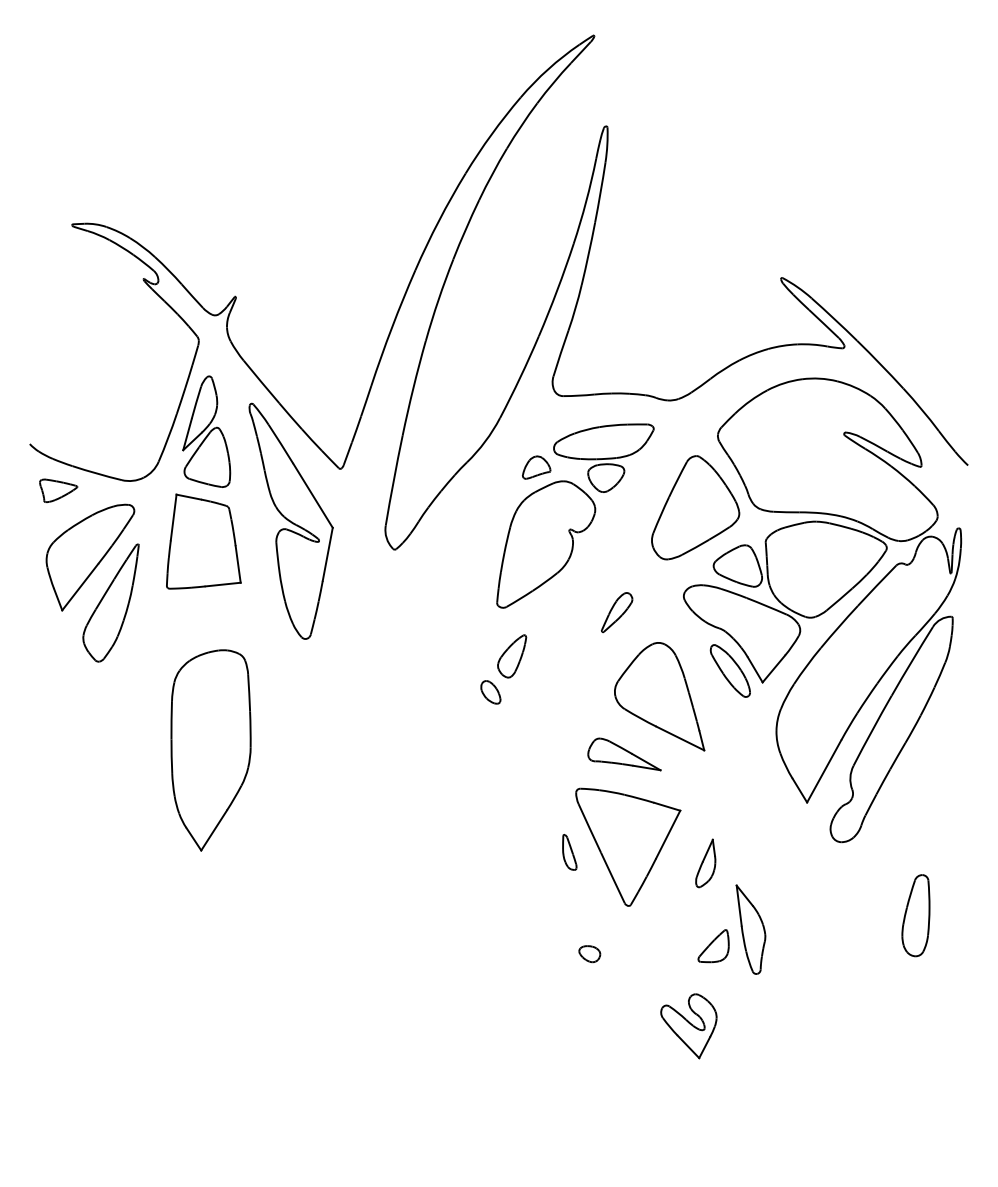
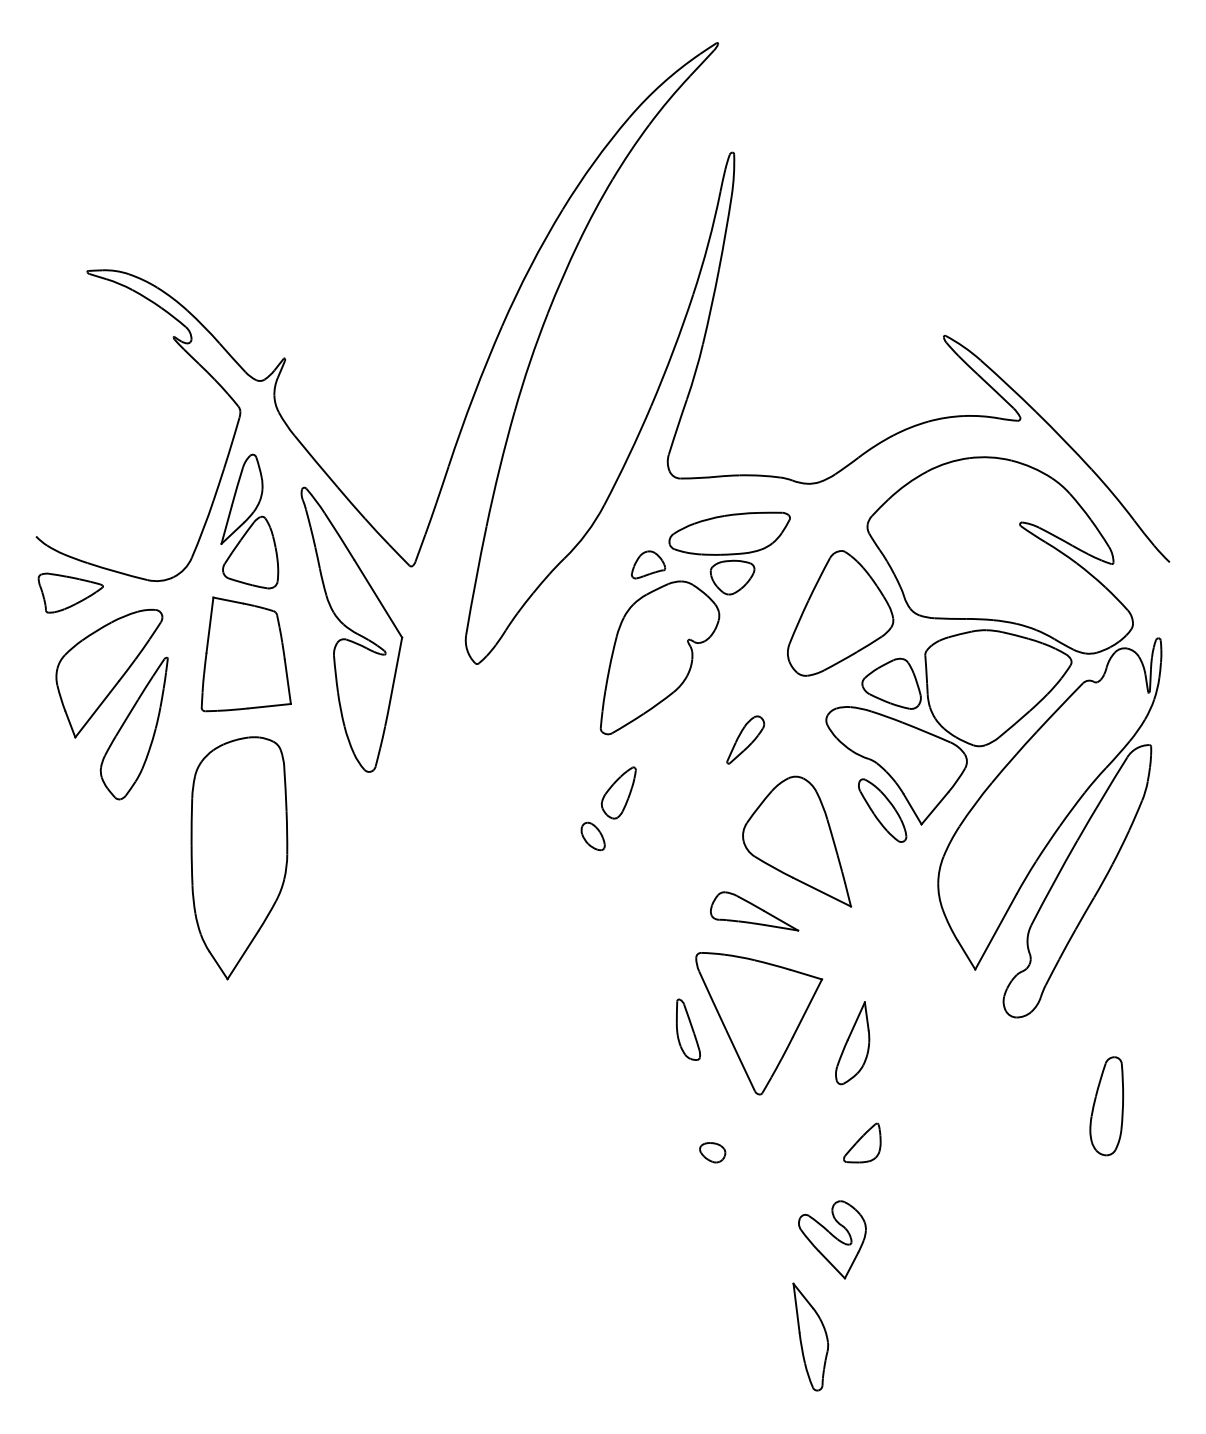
part: (58, 490) -> (70, 592), size x1.43
part: (210, 750) -> (238, 858), moved
part: (569, 852) -> (688, 1029), size x1.43
part: (705, 863) -> (852, 1043), size x1.43
part: (750, 929) -> (810, 1336), moved

